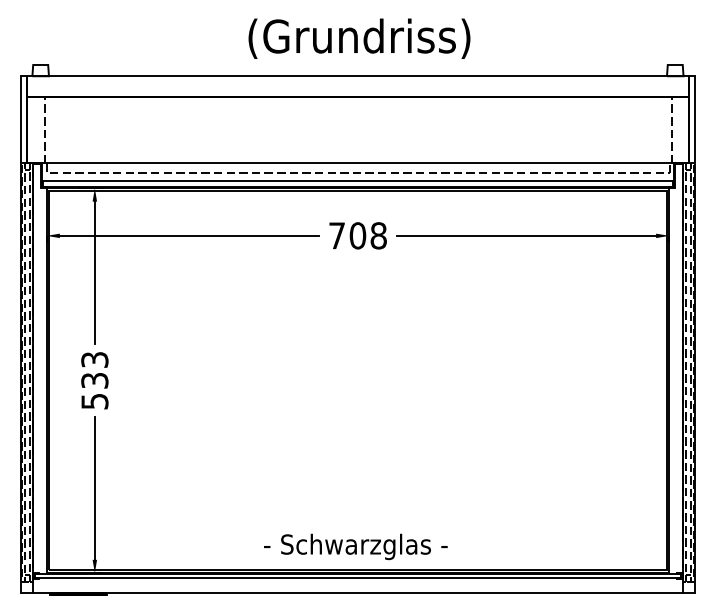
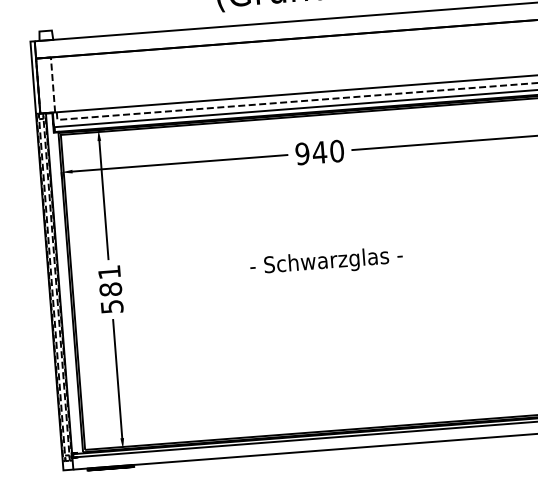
text: (357, 235) -> (319, 152), 708 -> 940
text: (94, 370) -> (109, 281), 533 -> 581
text: (355, 546) -> (326, 261), moved

